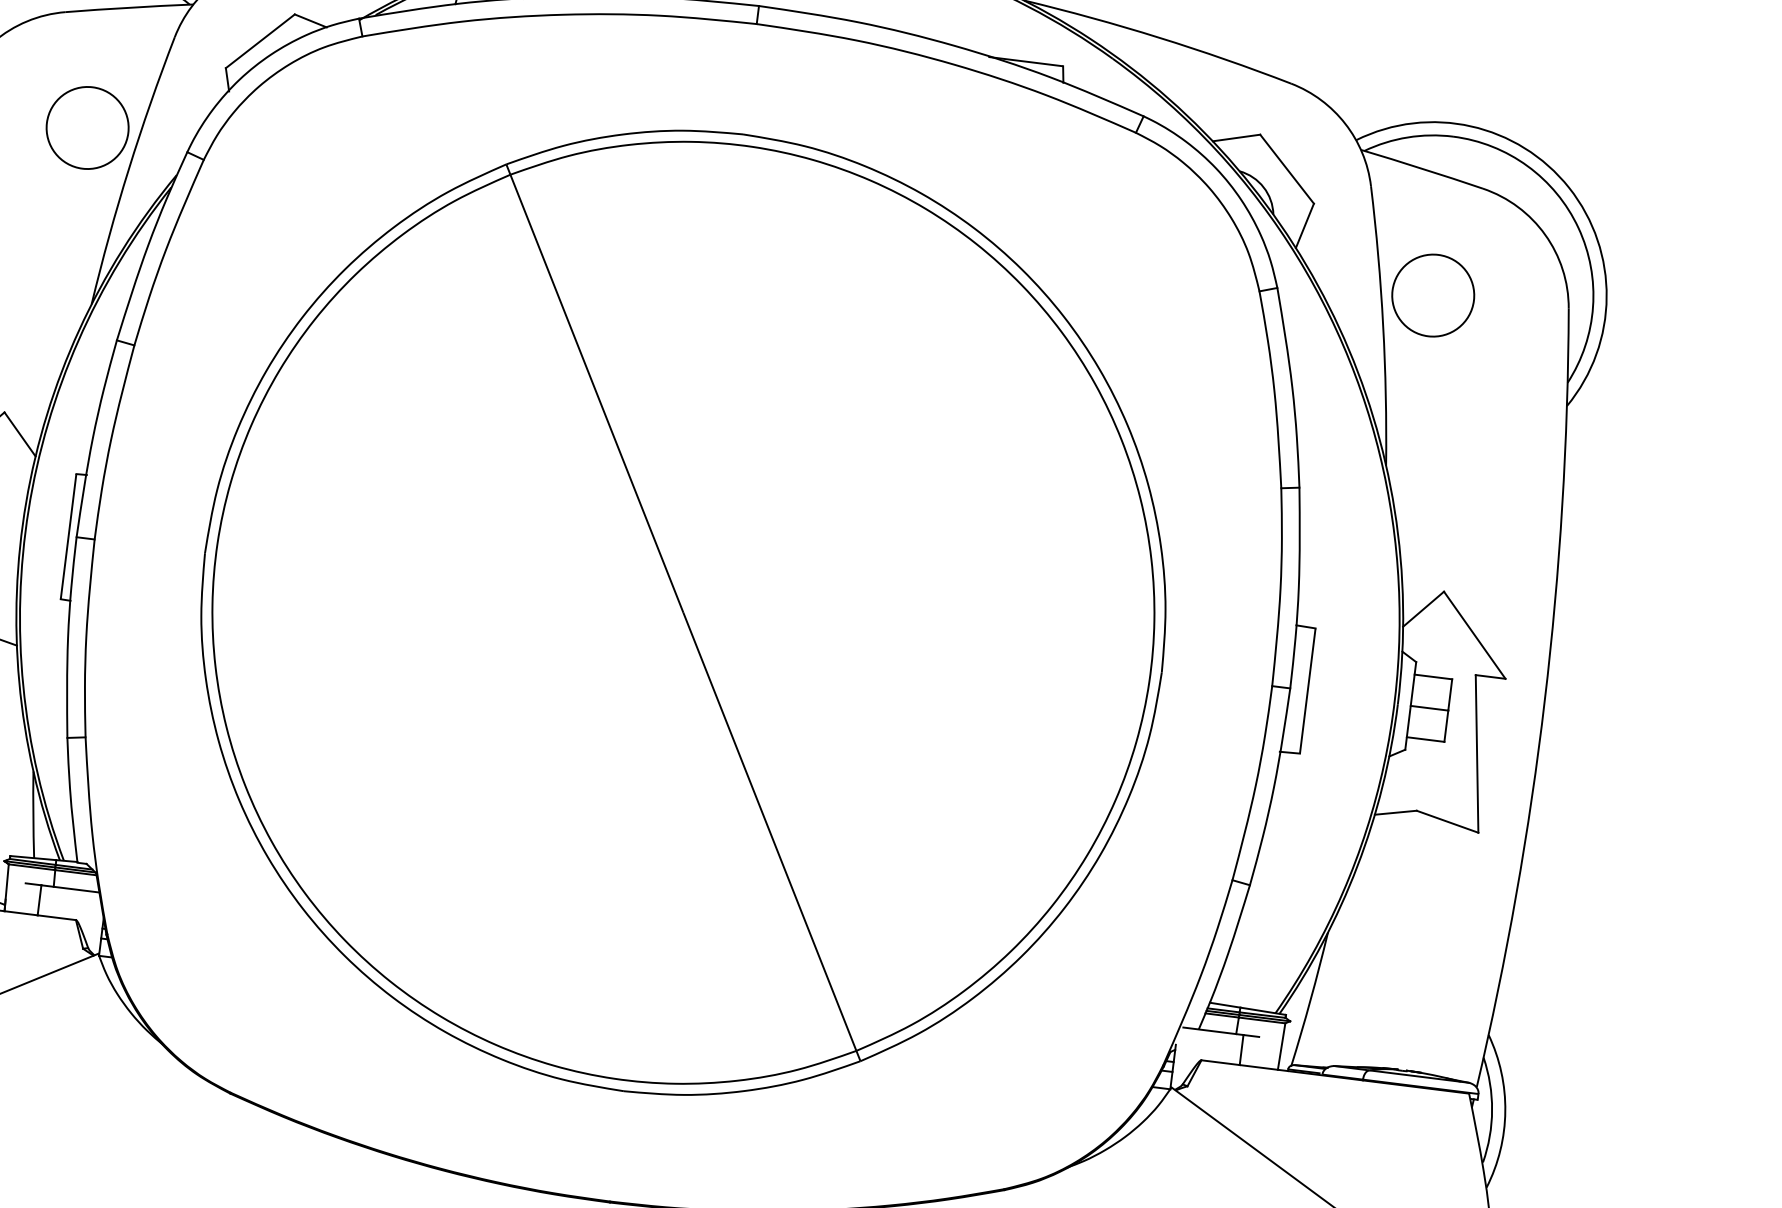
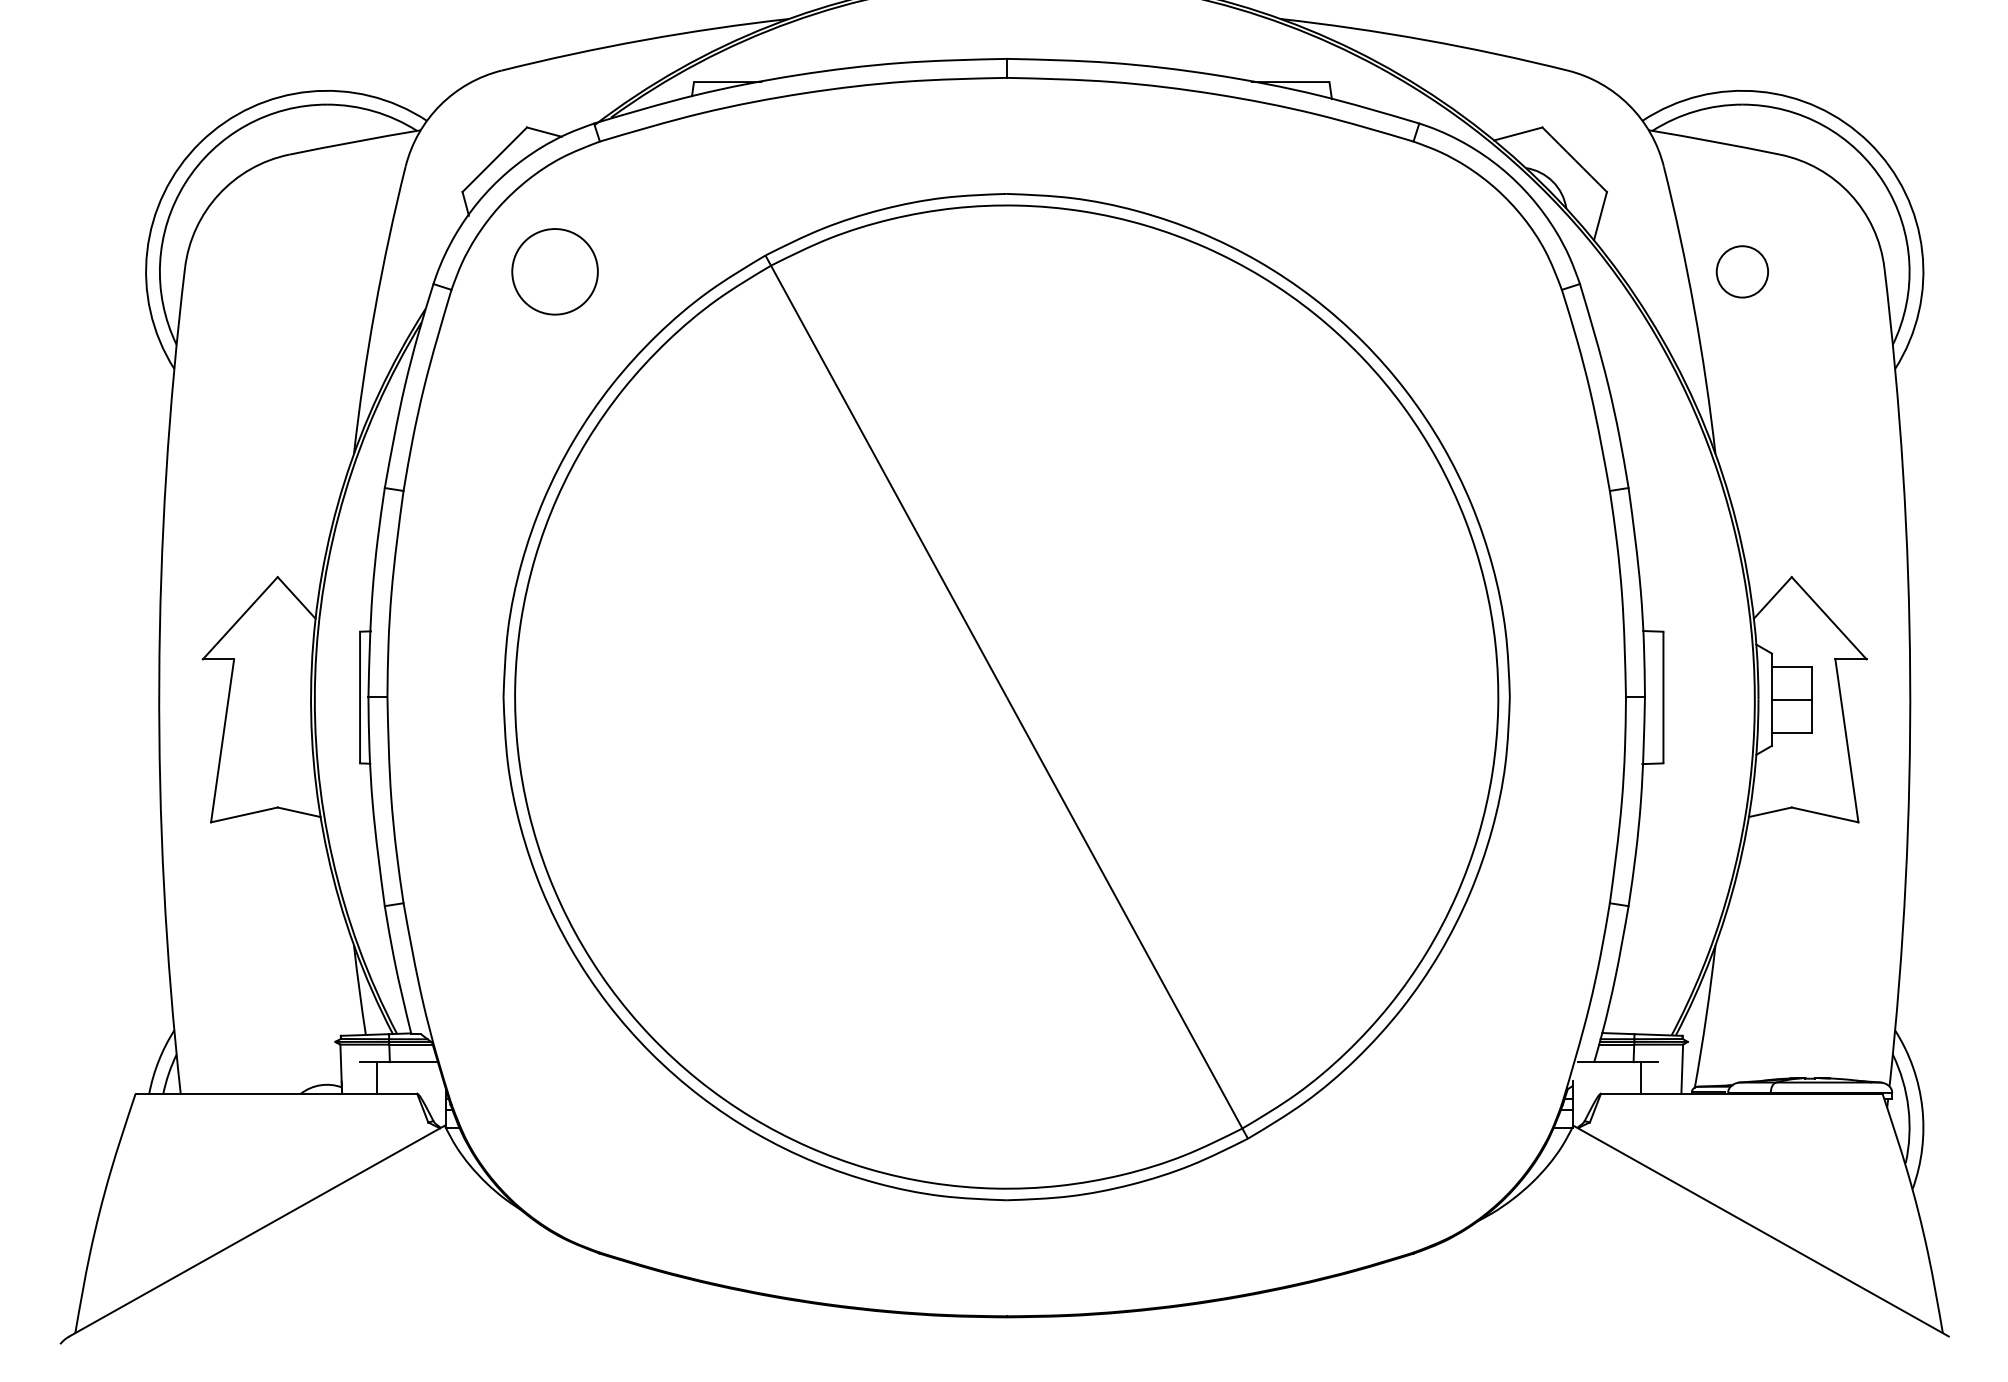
circle: (87, 127) -> (554, 271), moved
circle: (1433, 295) -> (1742, 271), size x0.6

